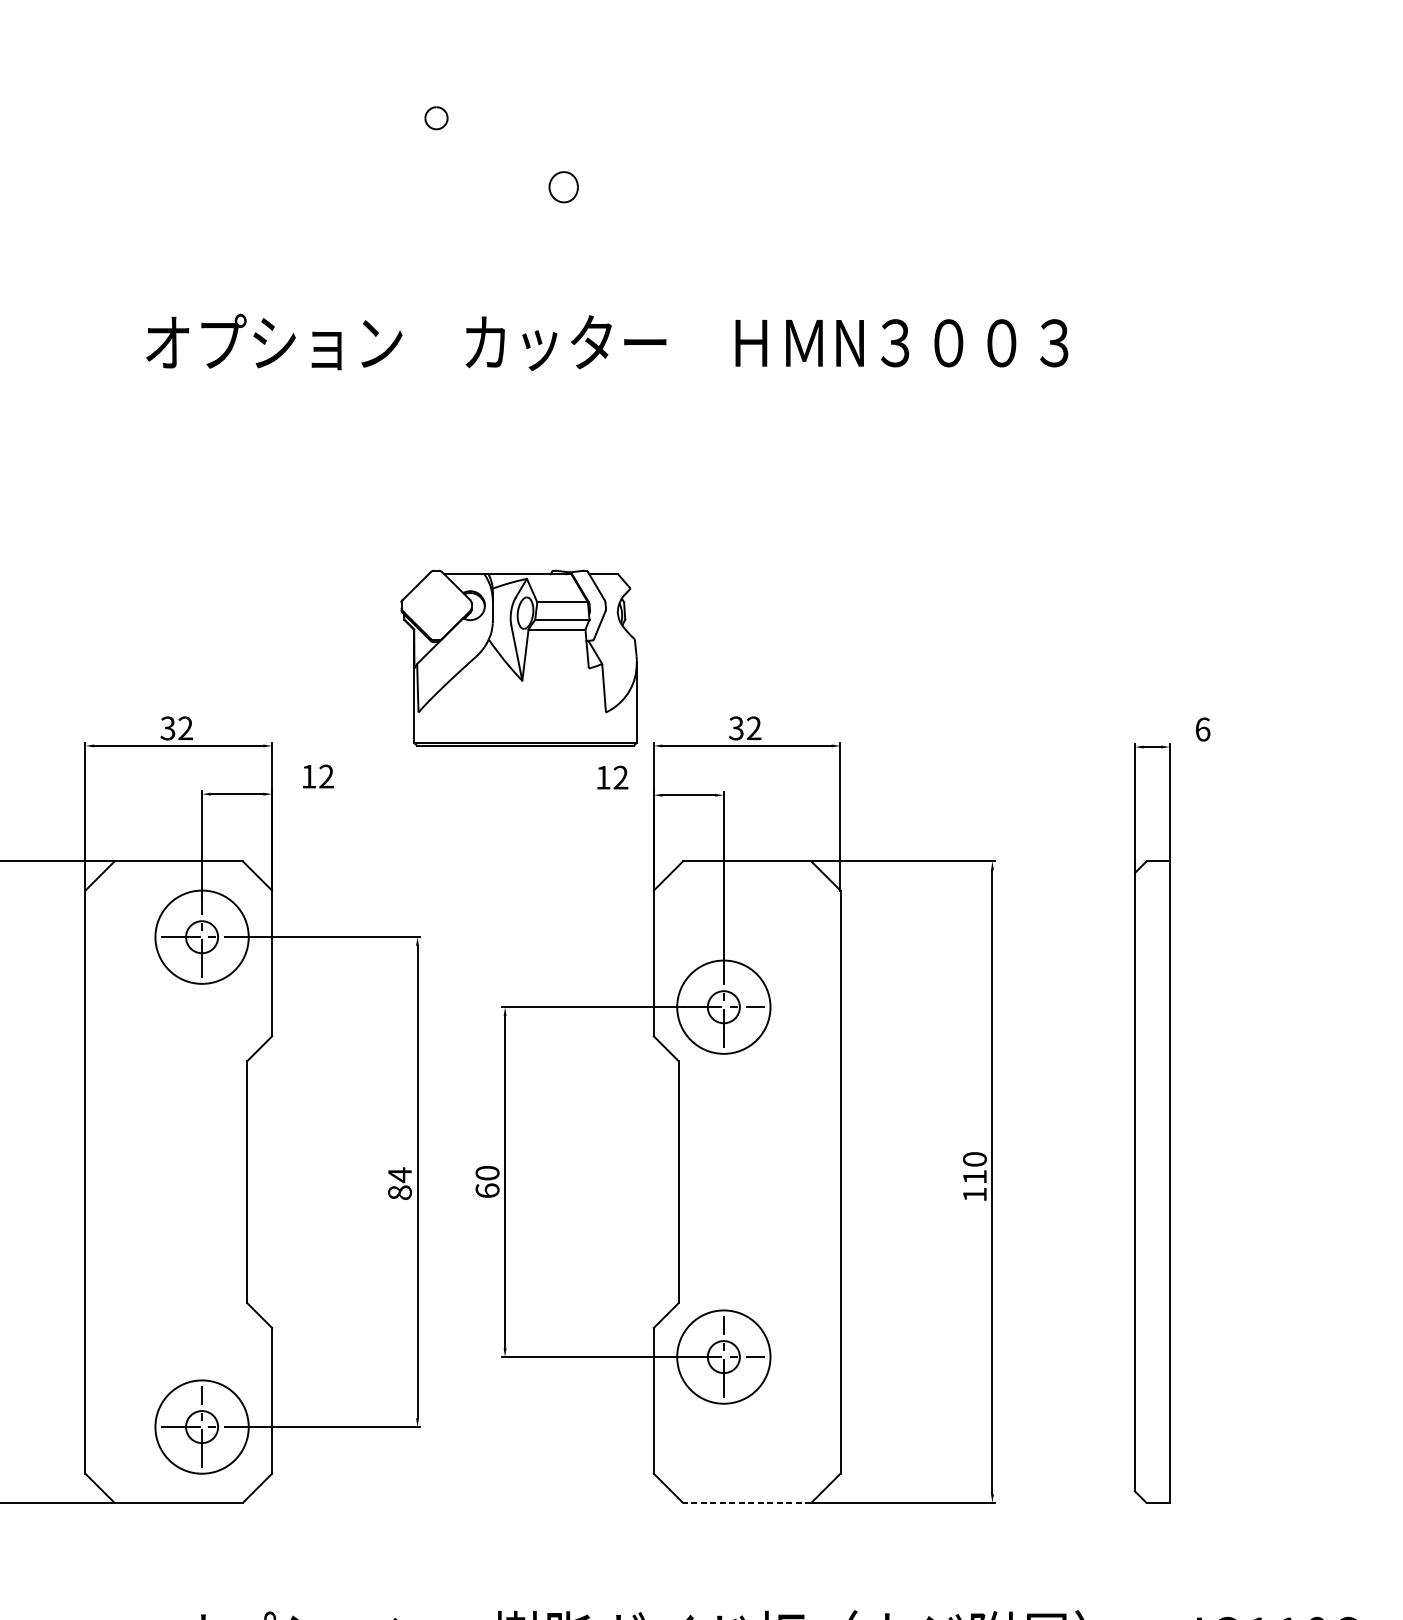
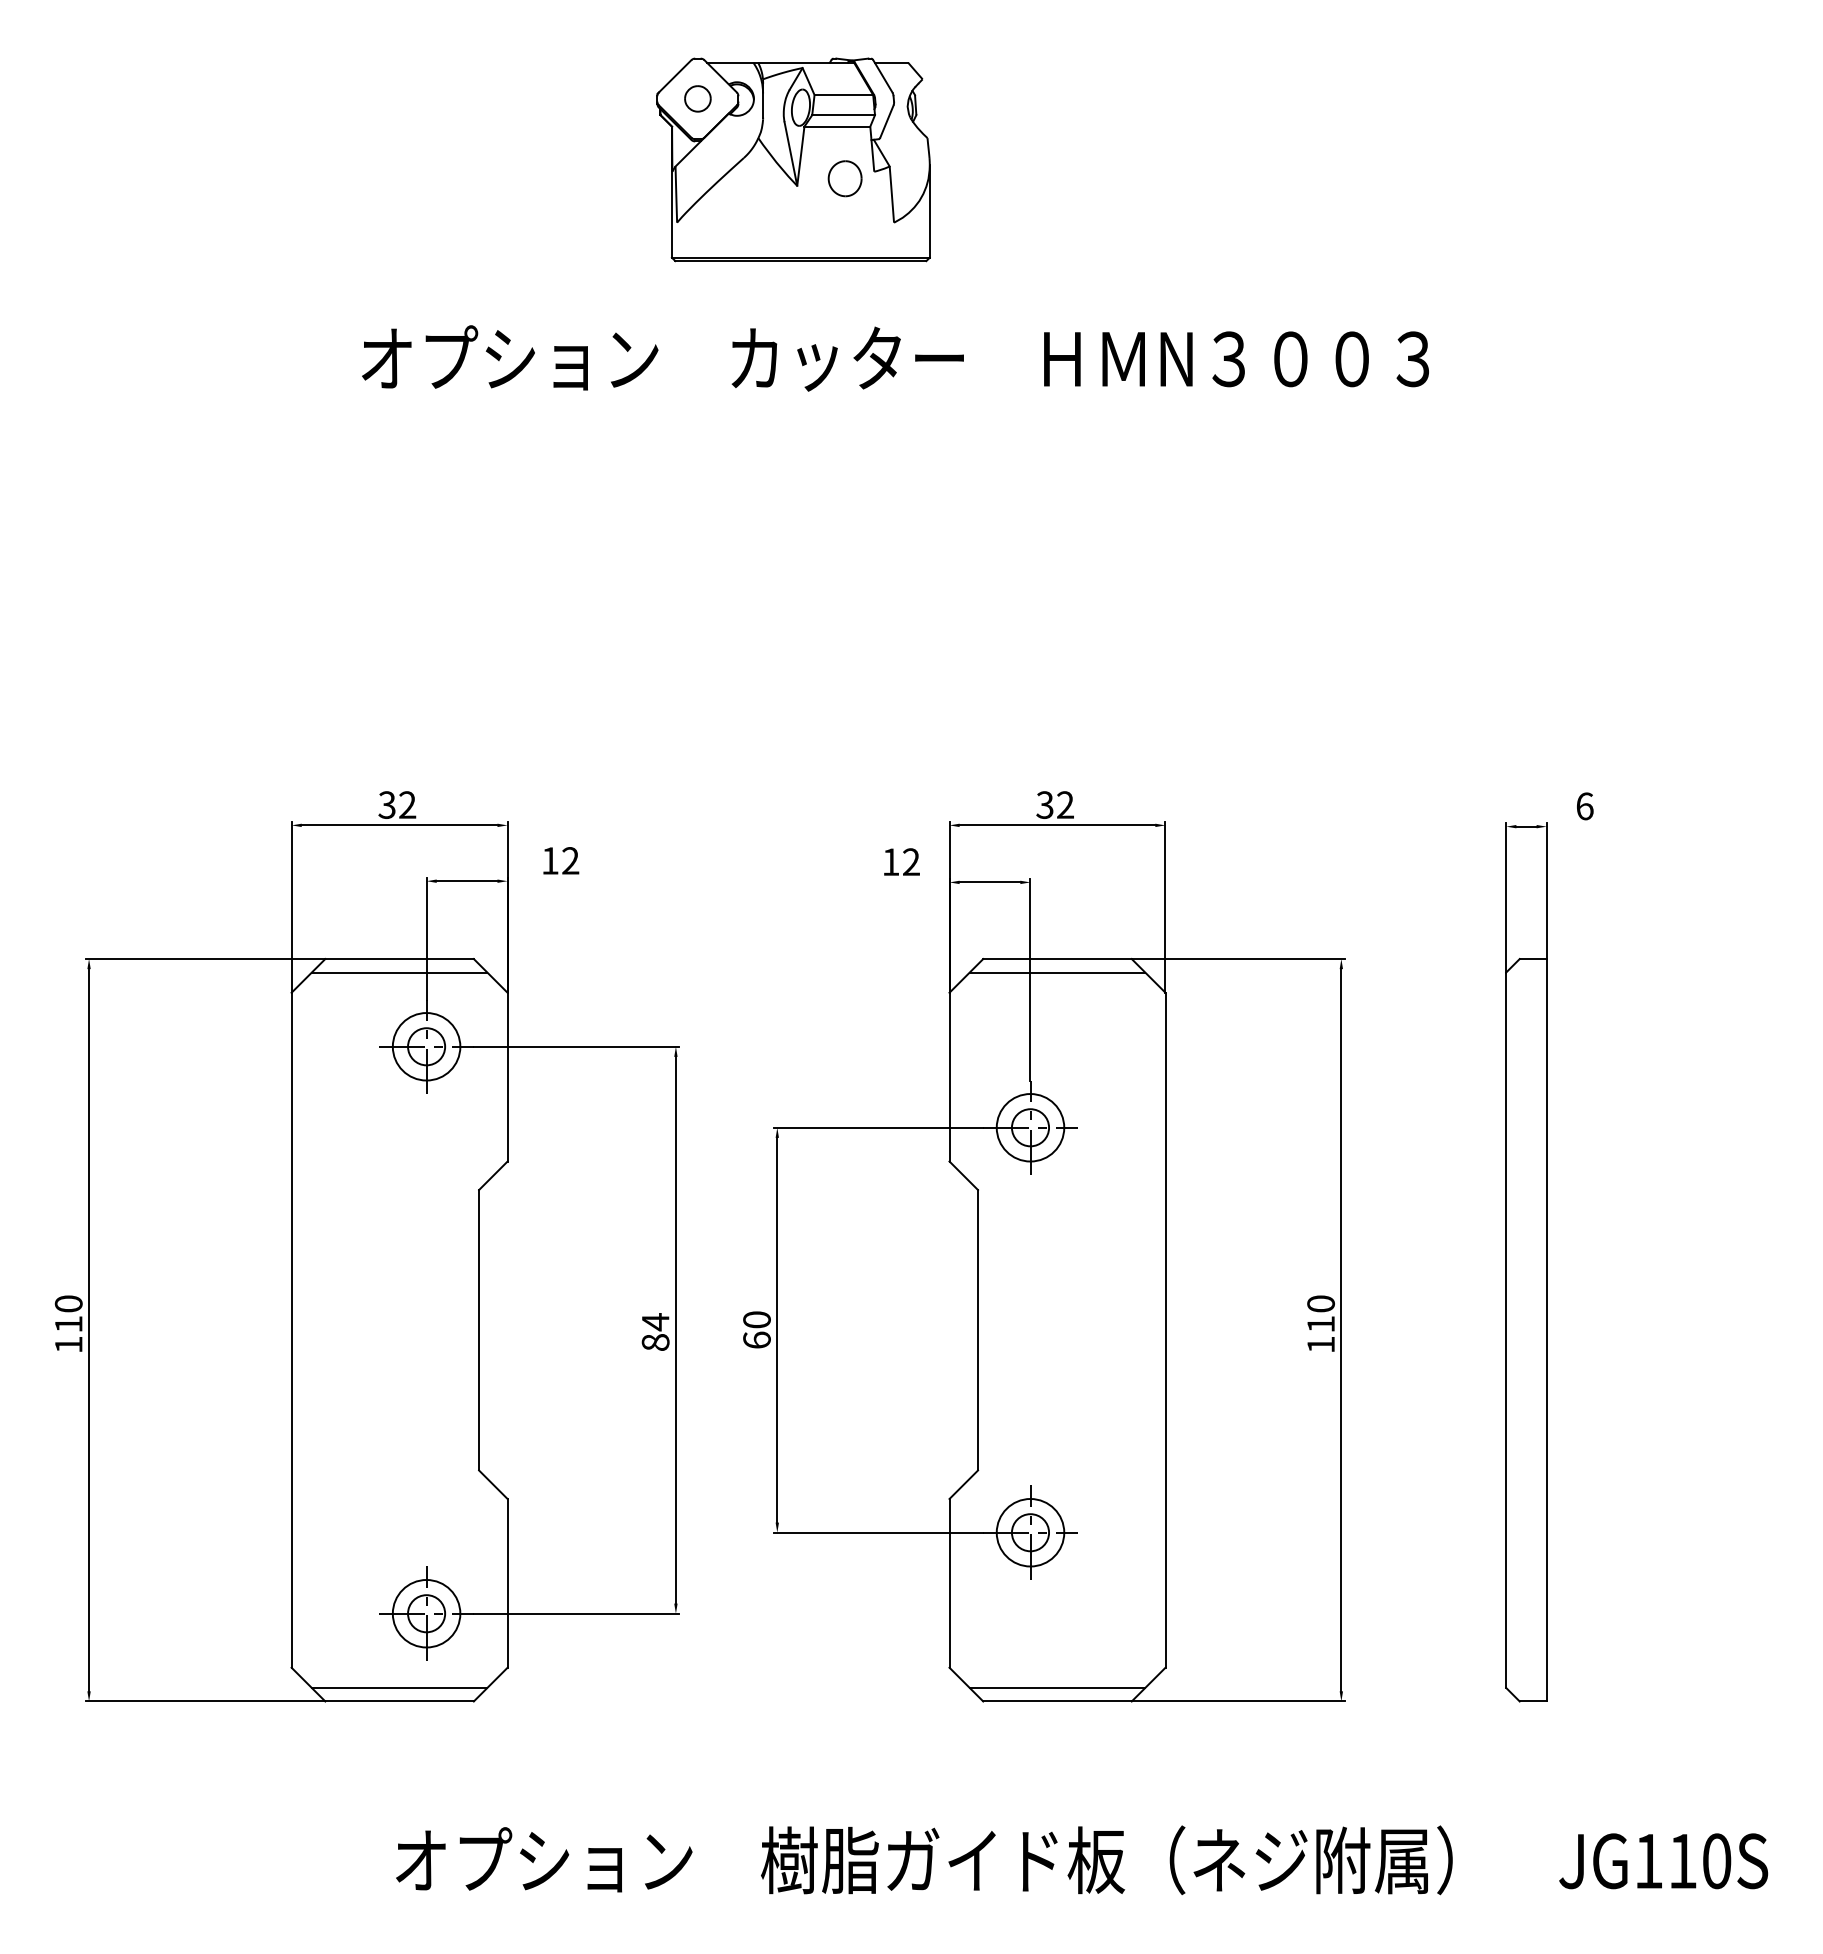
part: (519, 657) -> (793, 159), moved
line: (178, 873) -> (399, 972), added
line: (747, 873) -> (1057, 972), added
circle: (202, 936) -> (426, 1046), size x0.62
circle: (723, 1006) -> (1030, 1127), size x0.62
circle: (723, 1356) -> (1030, 1532), size x0.62
circle: (202, 1426) -> (426, 1613), size x0.62
line: (178, 1490) -> (399, 1687), added
line: (747, 1490) -> (1057, 1687), added
line: (747, 1502) -> (1057, 1701), dashed -> solid

